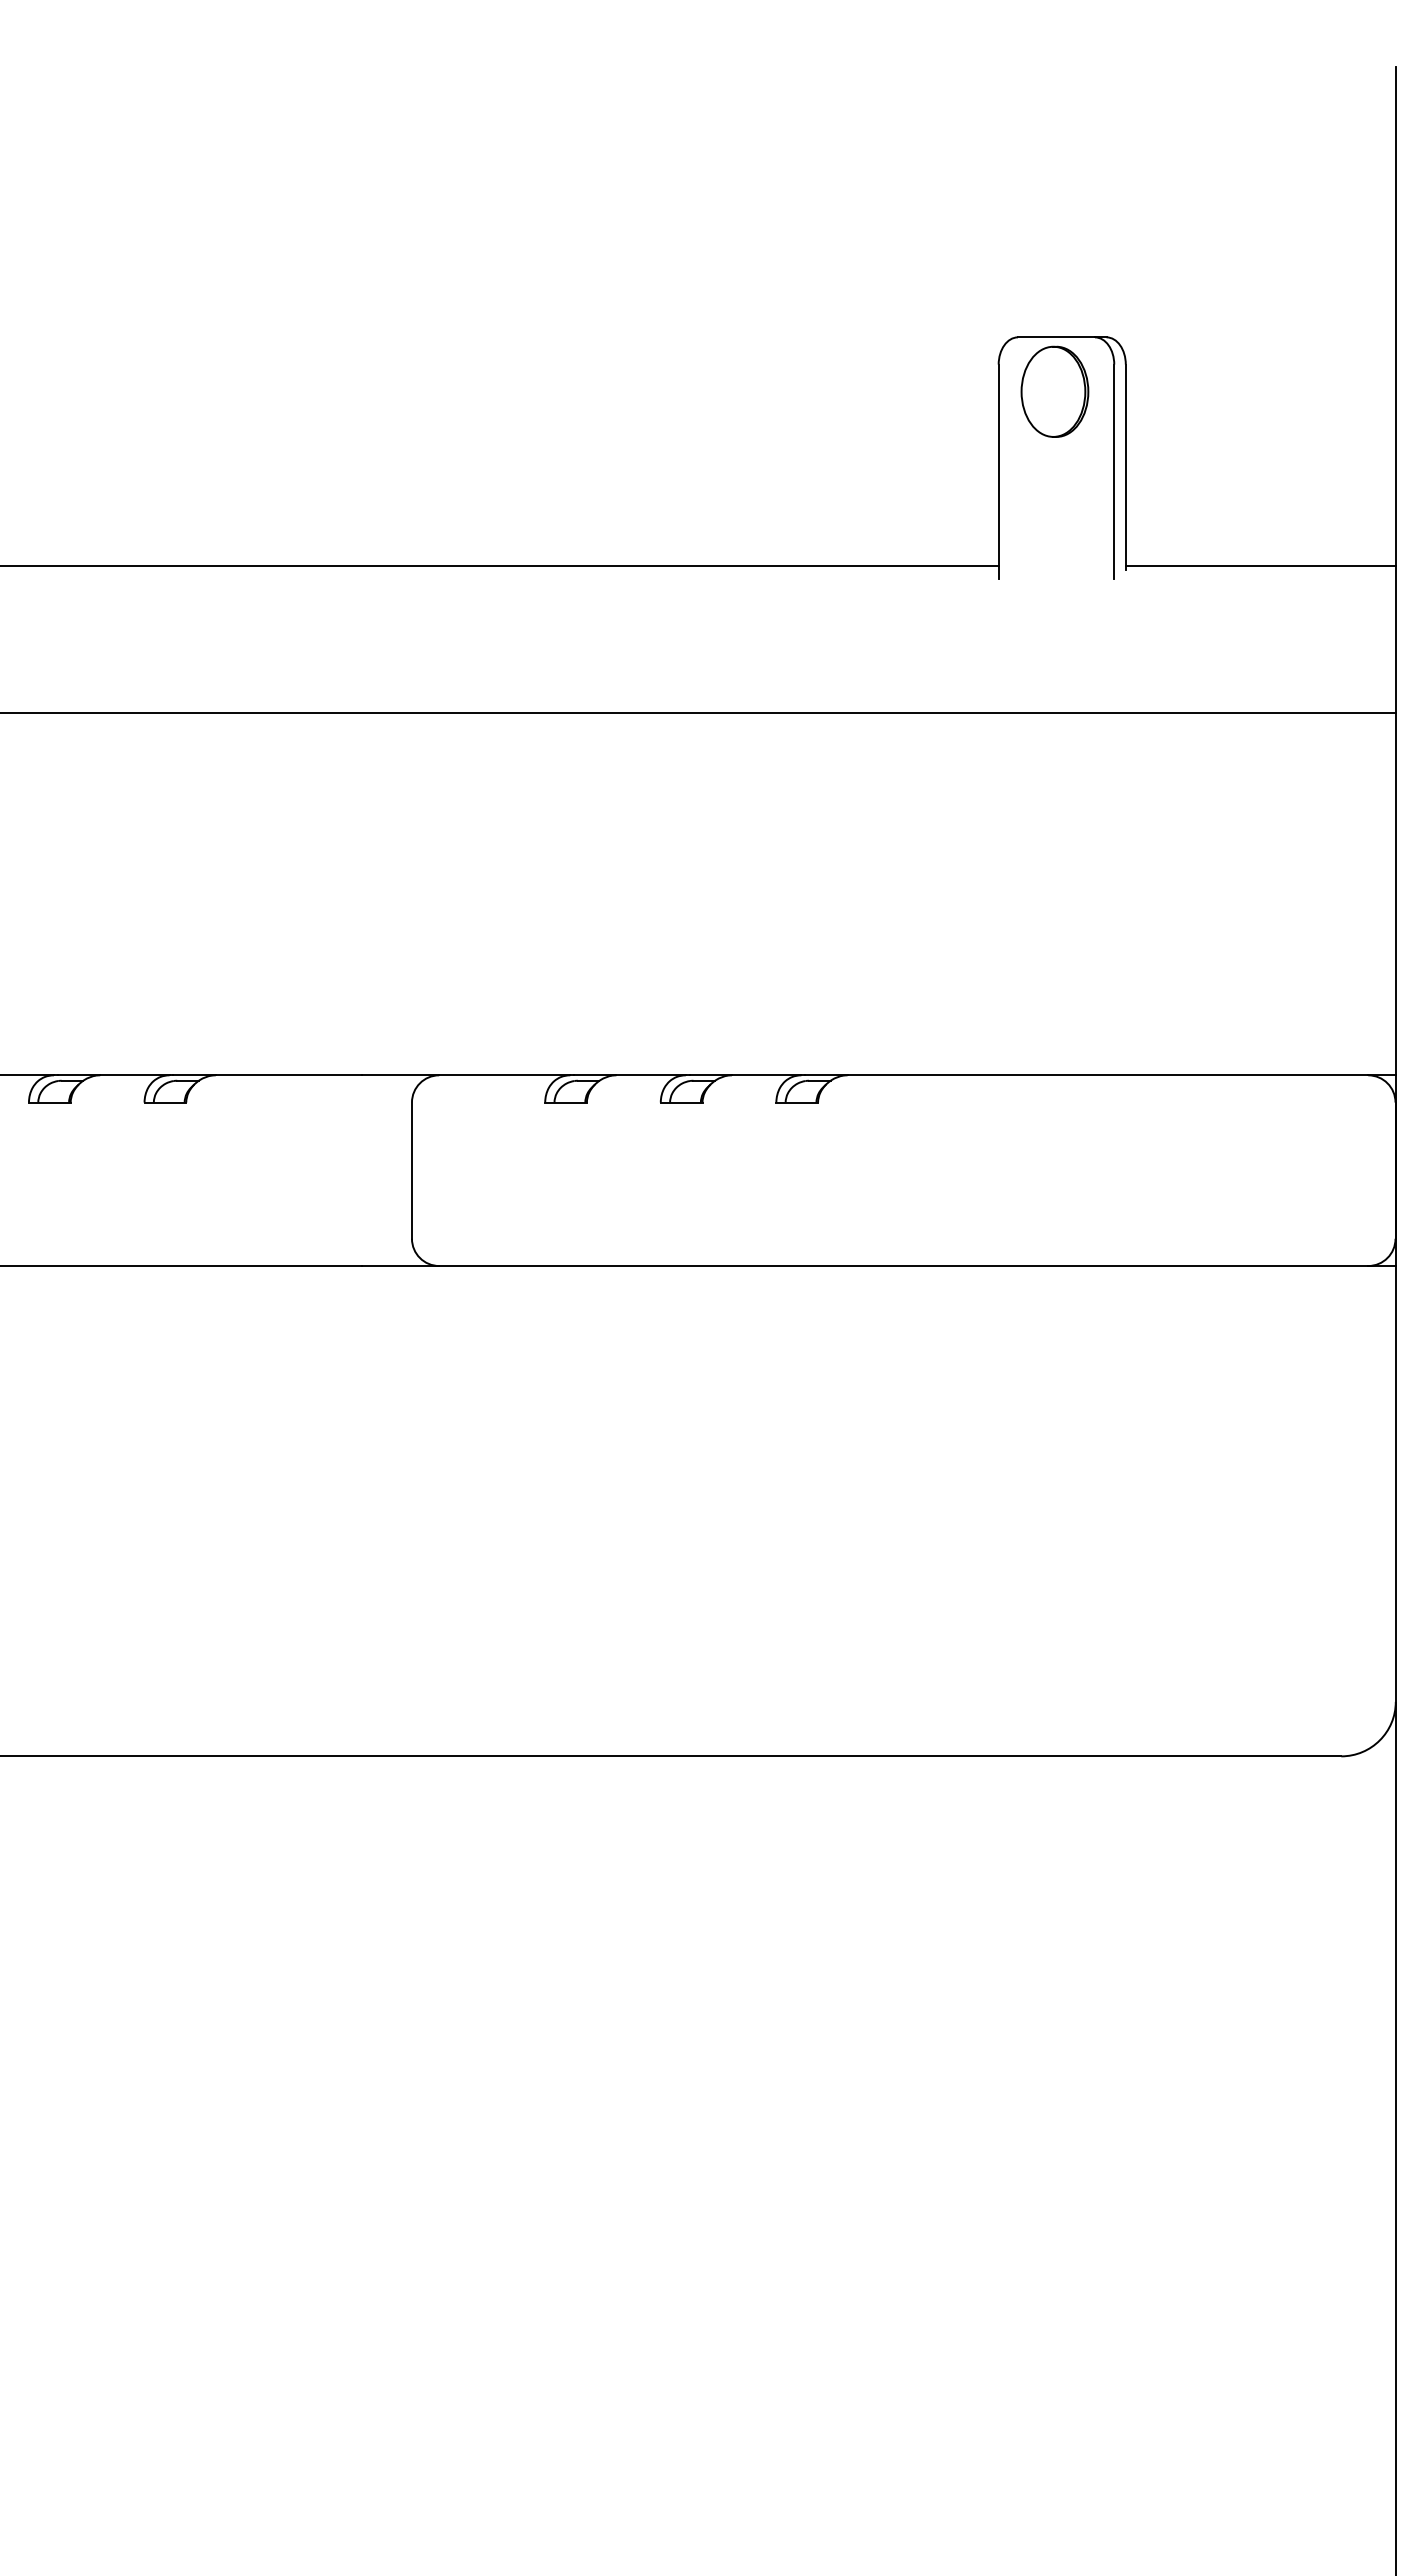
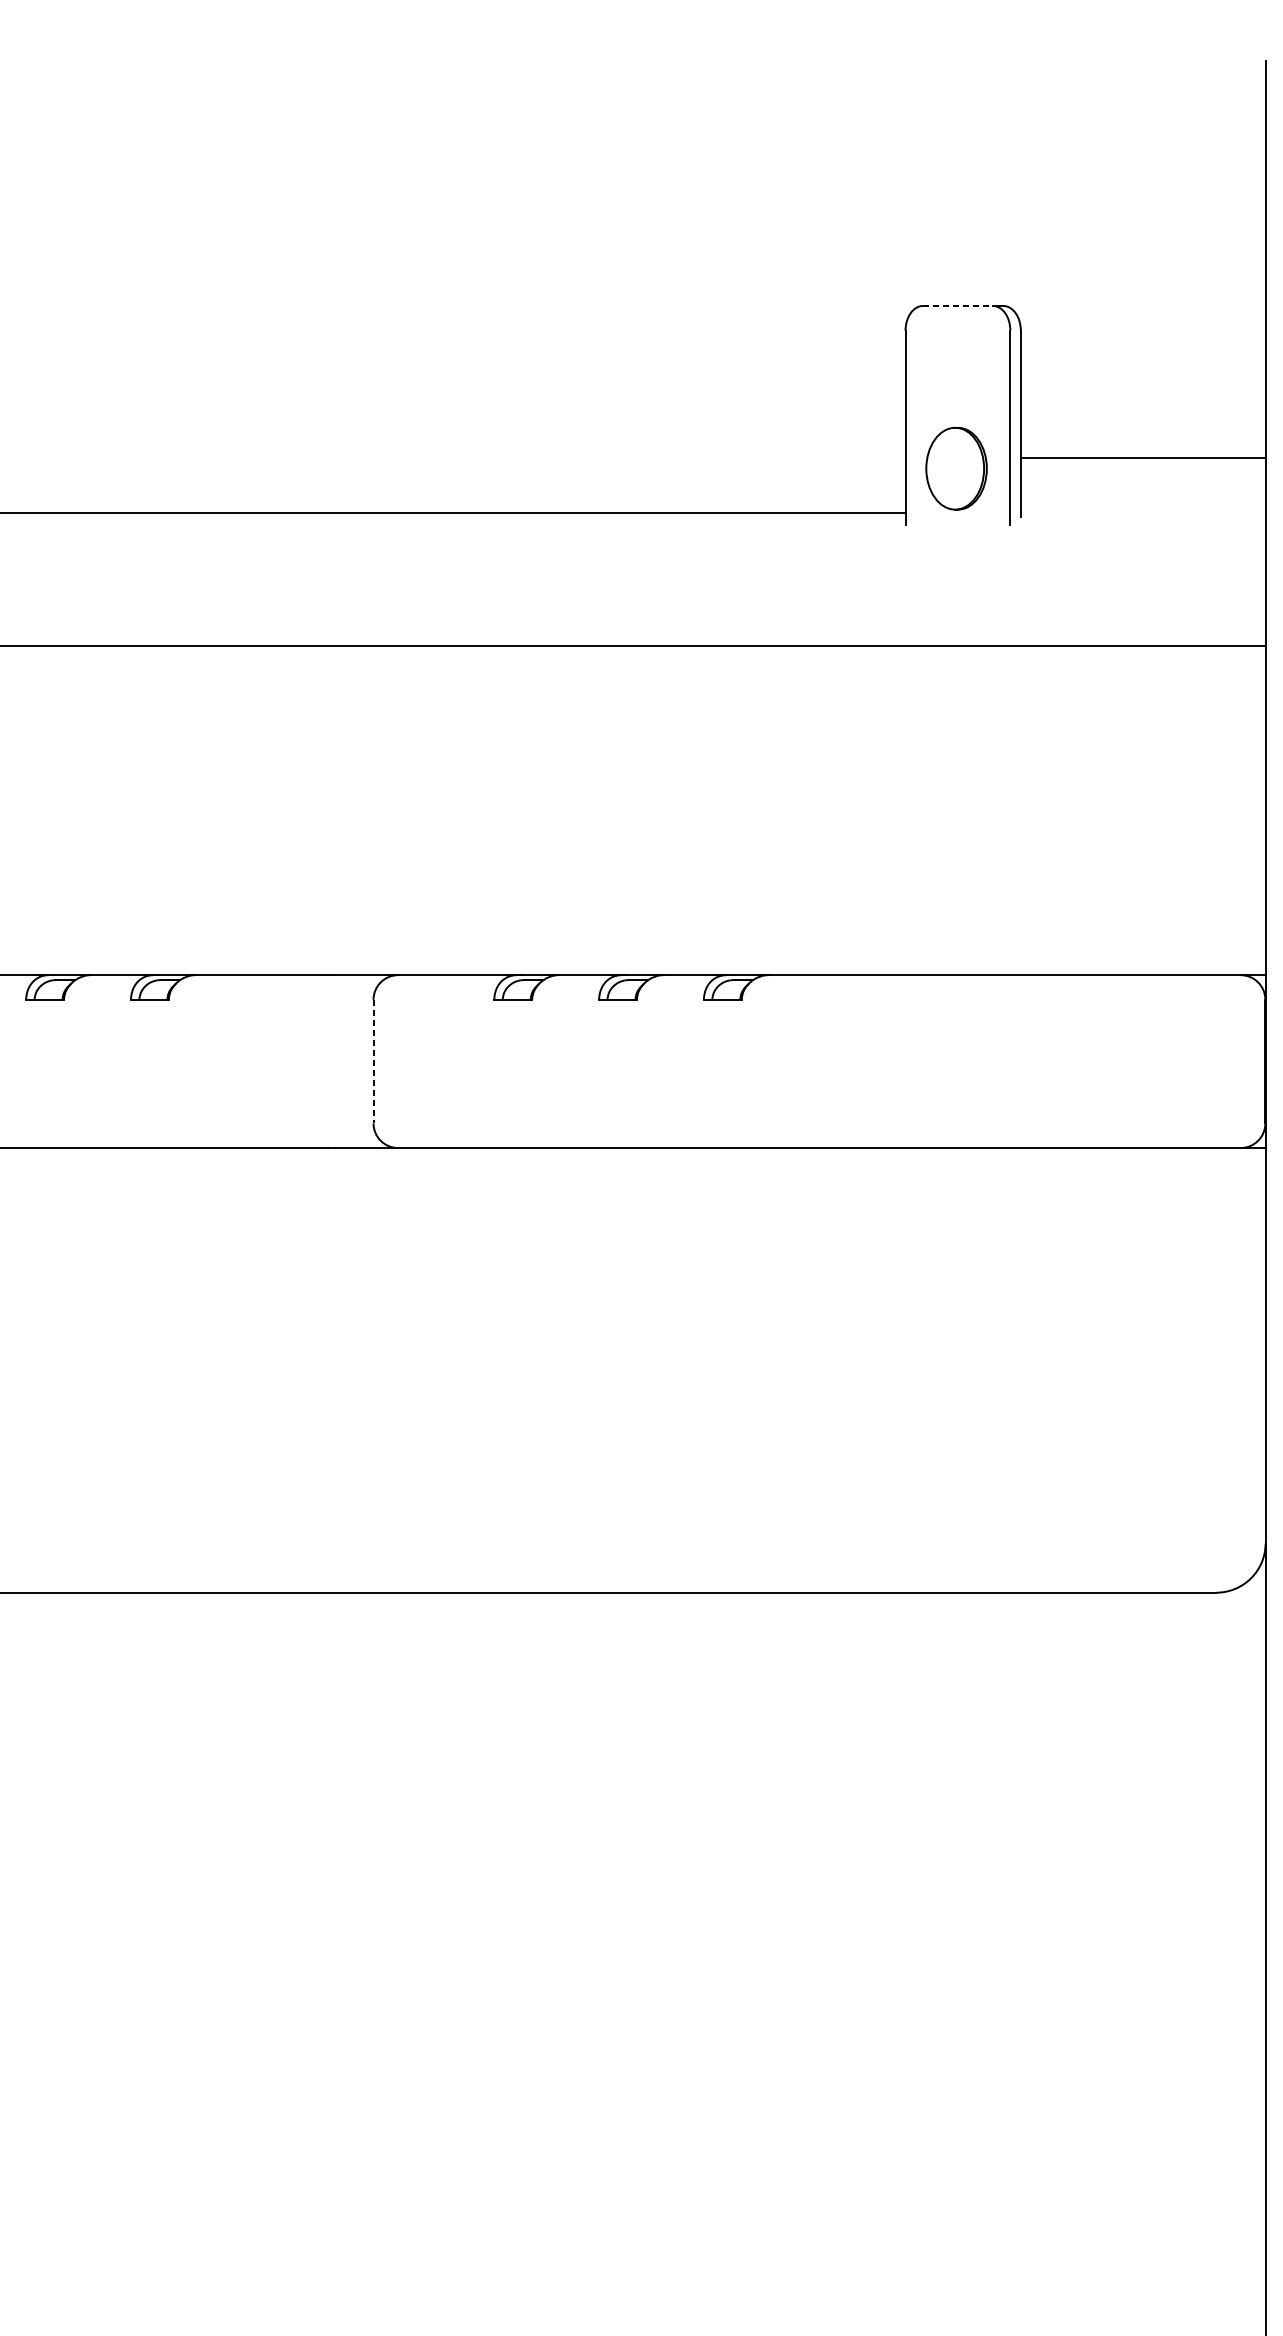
line: (1056, 337) -> (957, 306), solid -> dashed
part: (1054, 391) -> (956, 468), moved
line: (1260, 566) -> (1142, 458), moved
line: (411, 1171) -> (373, 1062), solid -> dashed

